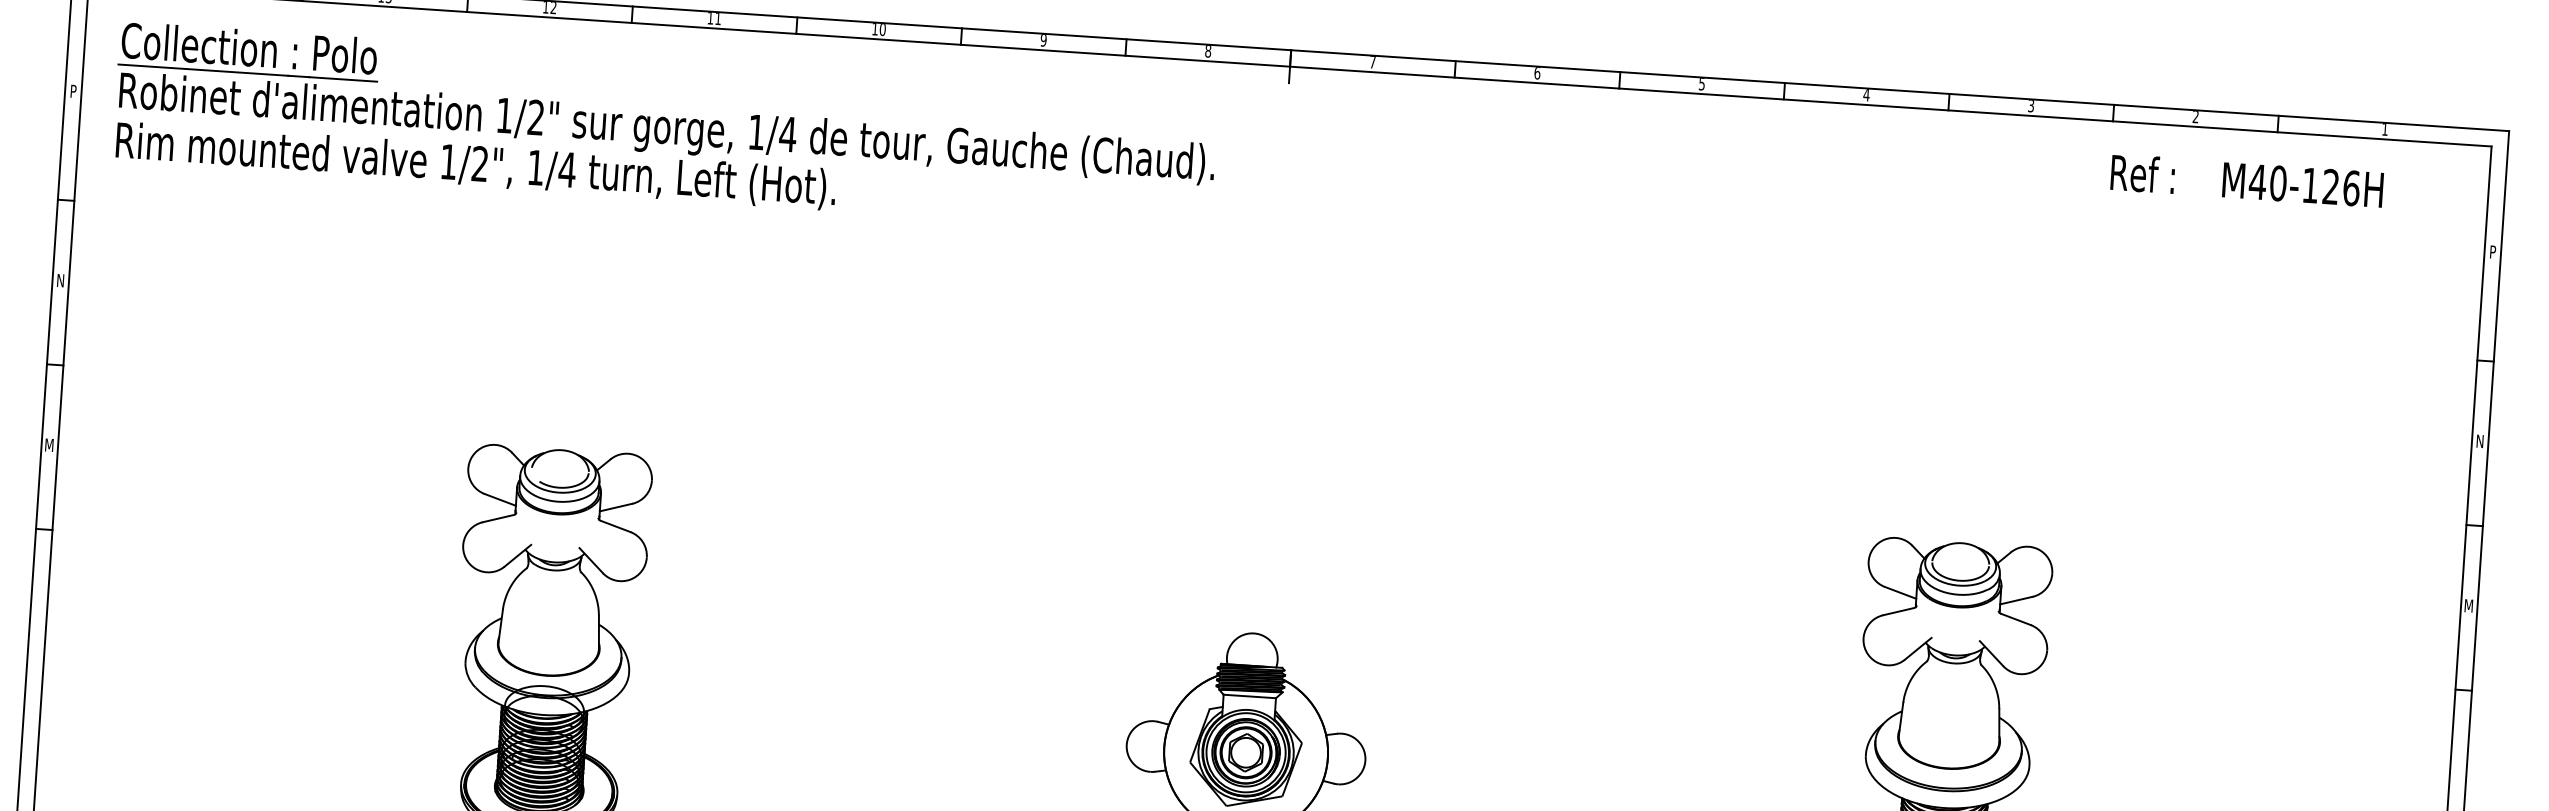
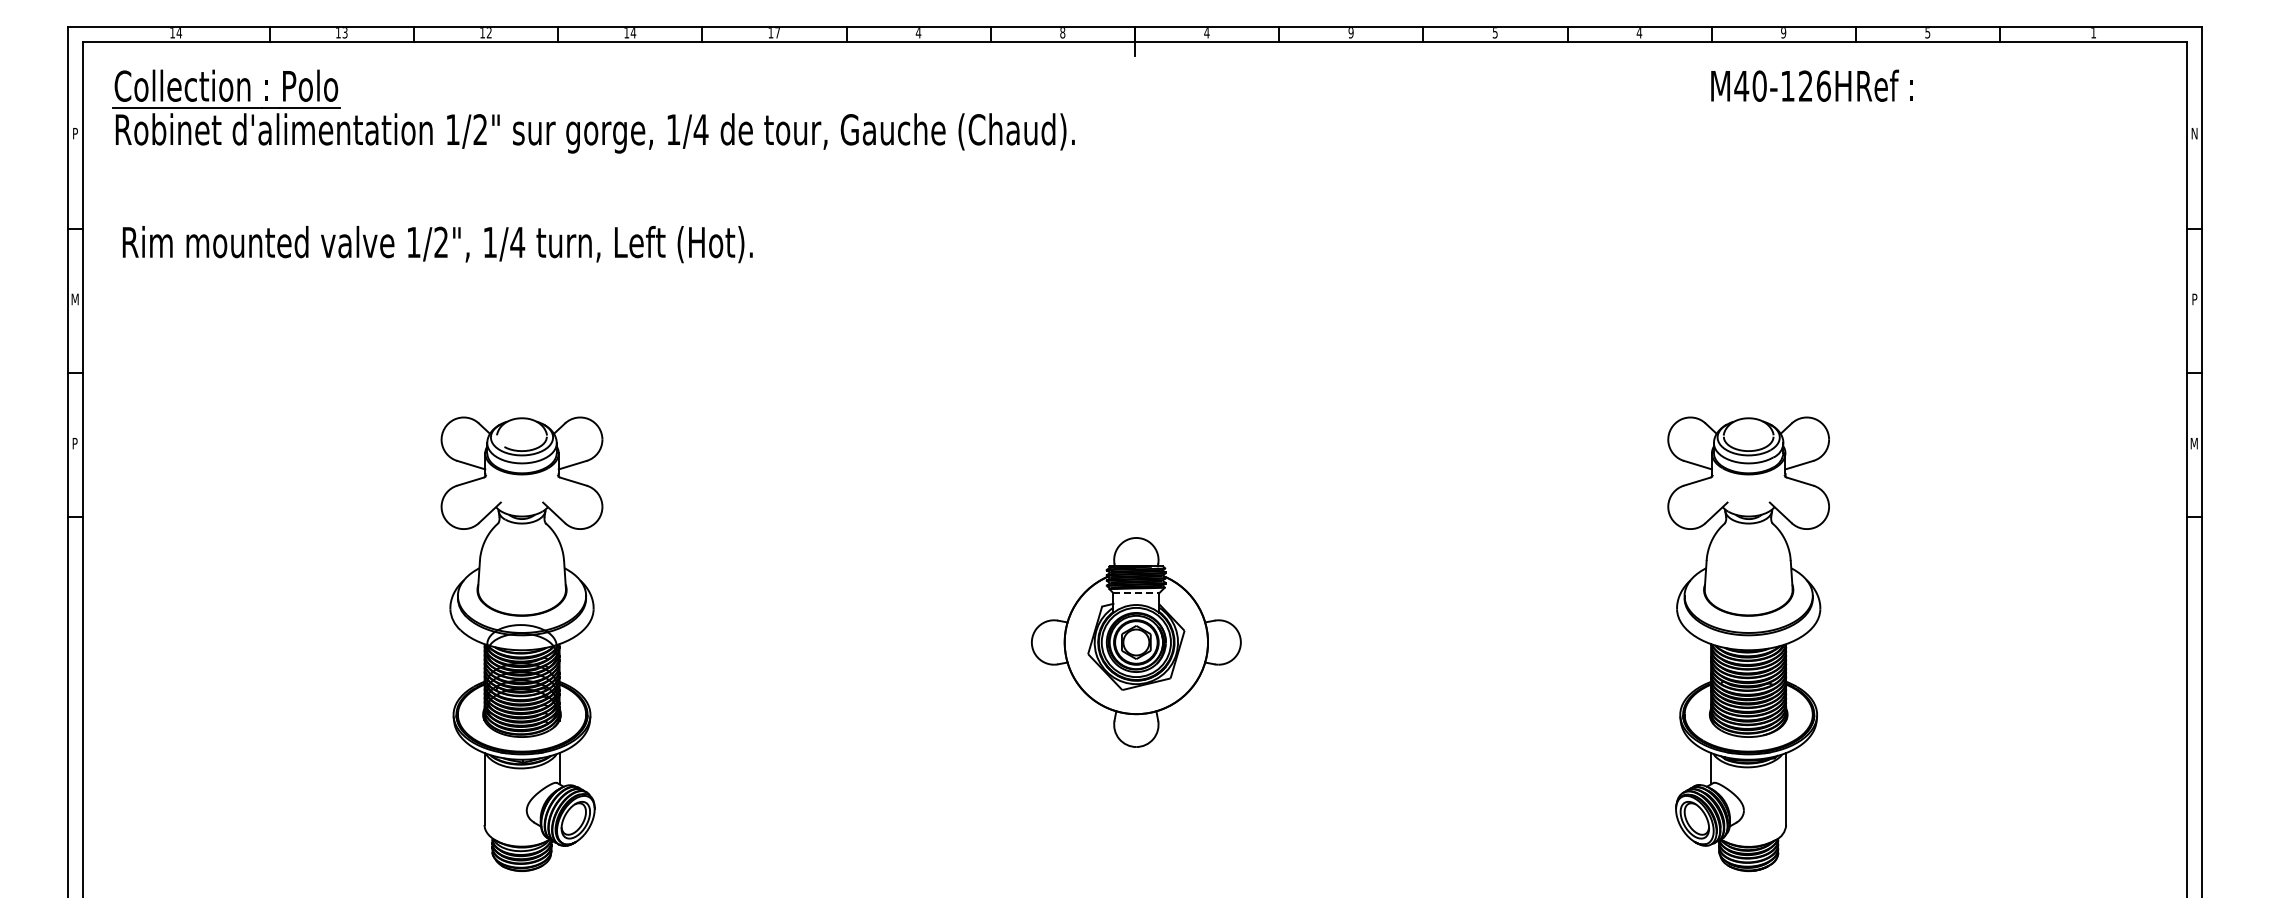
text: (718, 19) -> (633, 33), 11 -> 14
text: (882, 30) -> (777, 33), 10 -> 17
text: (1043, 41) -> (918, 33), 9 -> 4
text: (1372, 62) -> (1206, 33), 7 -> 4
text: (1536, 73) -> (1350, 33), 6 -> 9
text: (2031, 106) -> (1783, 33), 3 -> 9
text: (2195, 117) -> (1927, 33), 2 -> 5
text: (475, 166) -> (437, 244), moved
text: (2303, 184) -> (1781, 85), moved
text: (2492, 251) -> (2194, 133), P -> N
text: (59, 280) -> (74, 299), N -> M
text: (2480, 441) -> (2194, 299), N -> P
text: (48, 445) -> (74, 443), M -> P
line: (1249, 696) -> (1136, 593), solid -> dashed

